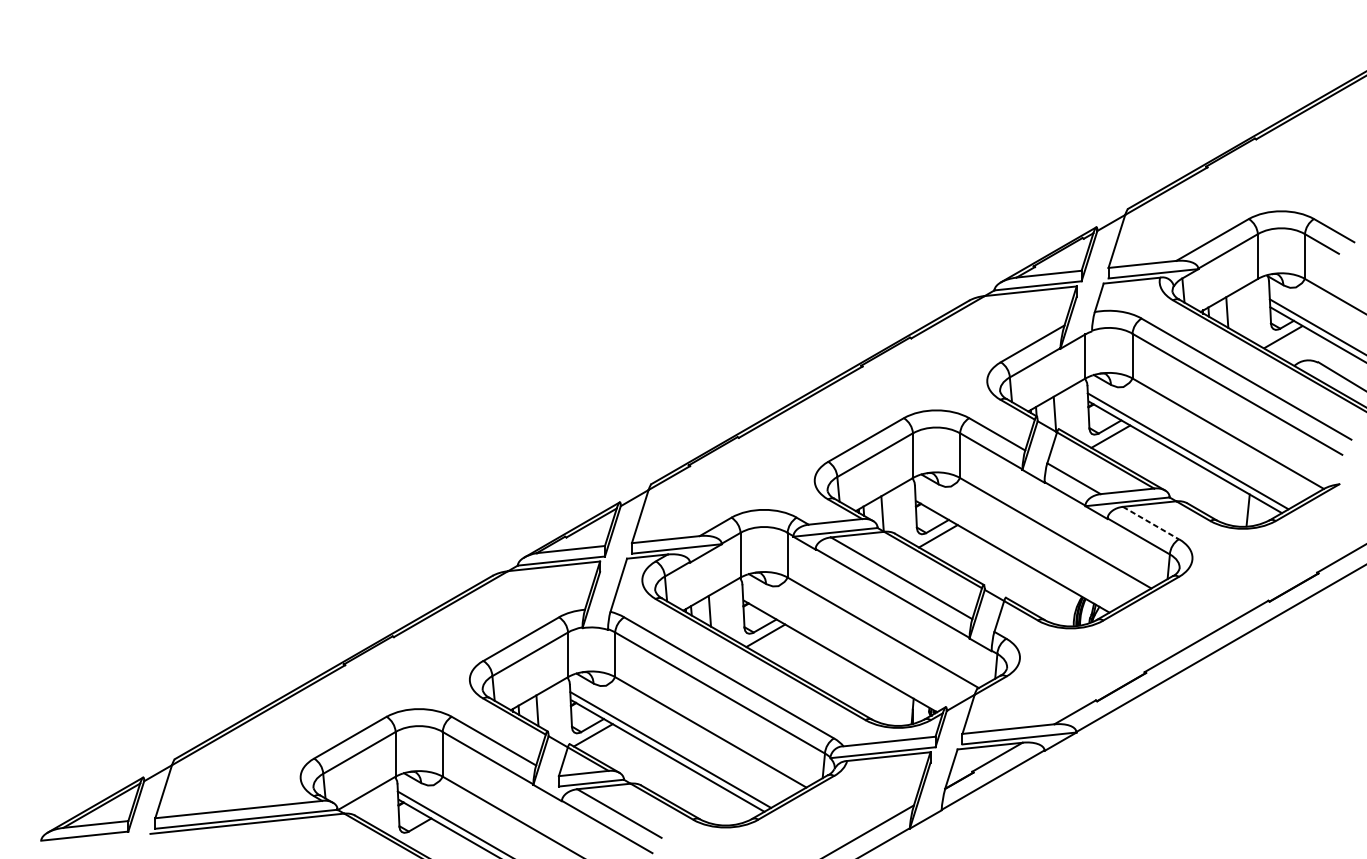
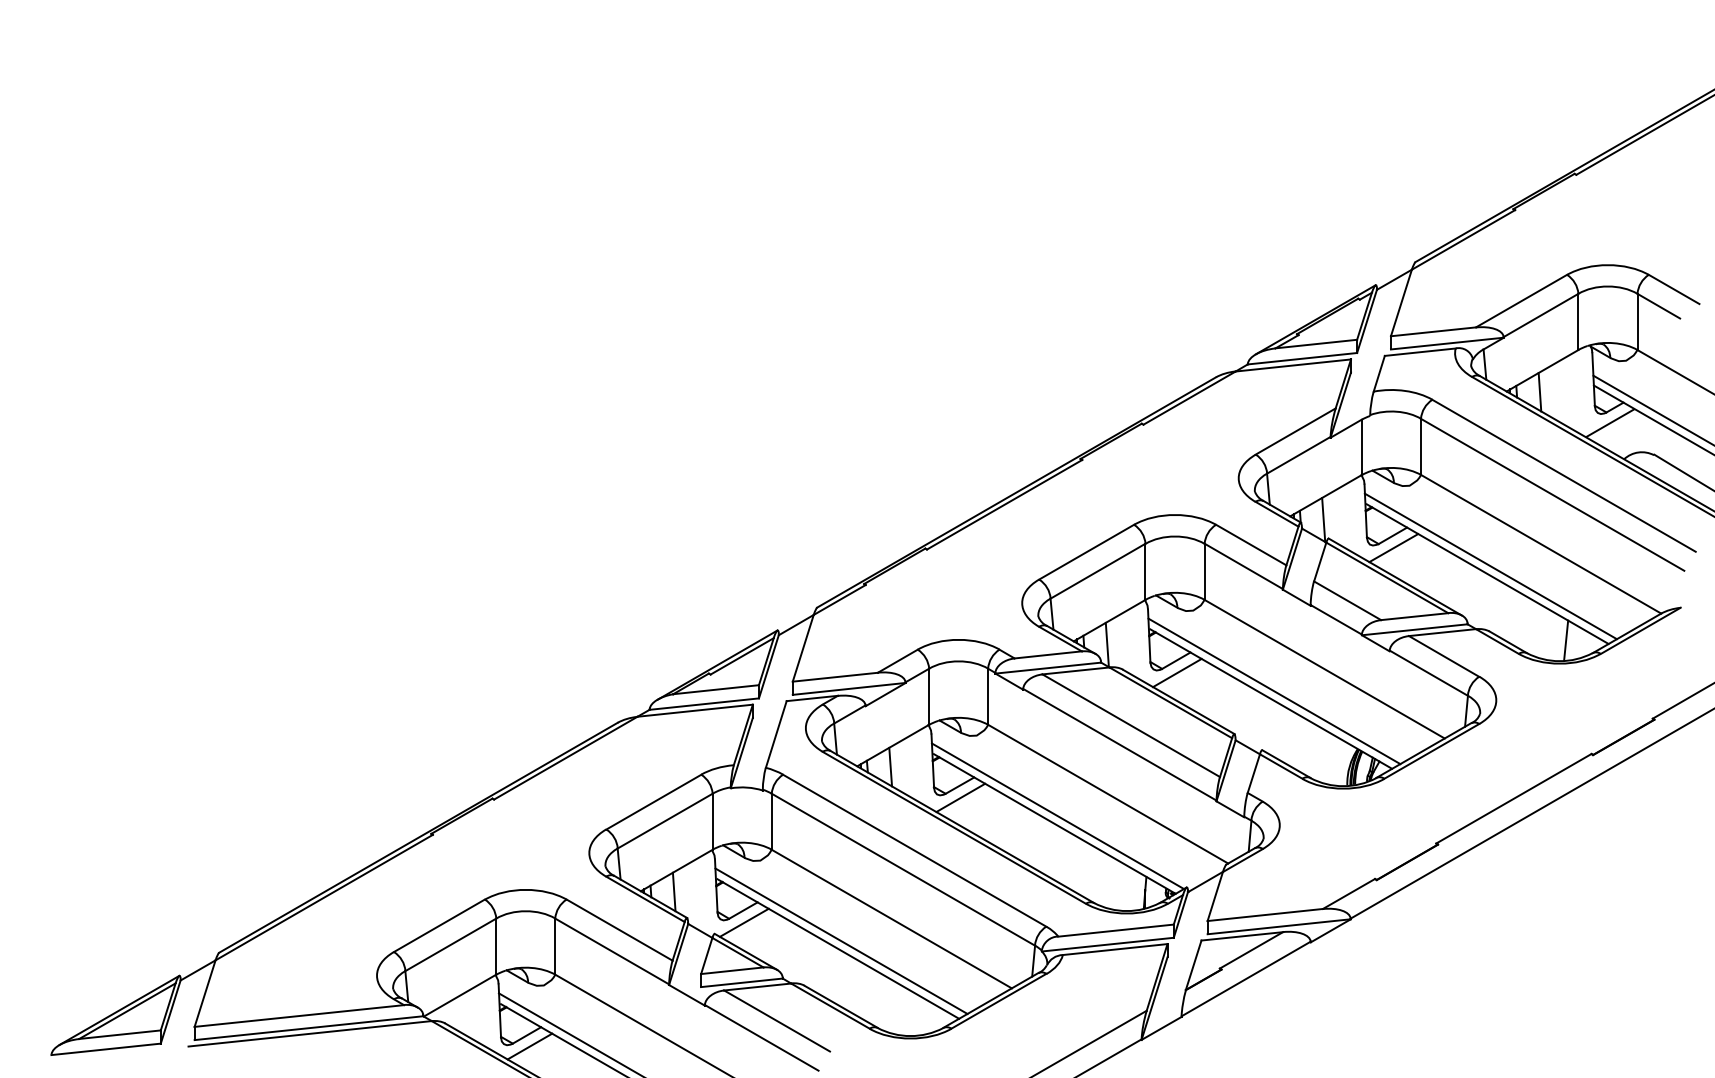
line: (1151, 523) -> (1444, 656), dashed -> solid
line: (1015, 551) -> (1274, 691), added
line: (842, 649) -> (1057, 815), added
line: (422, 833) -> (529, 1046), added

